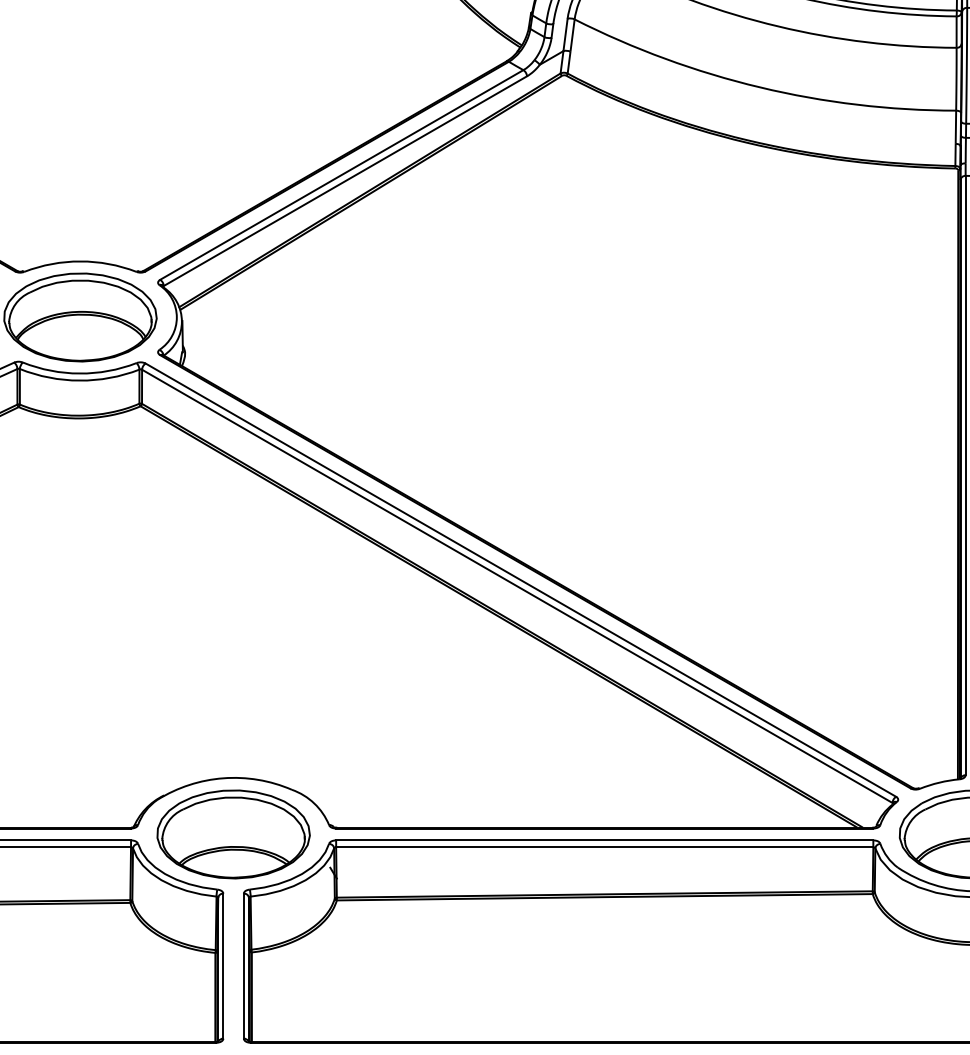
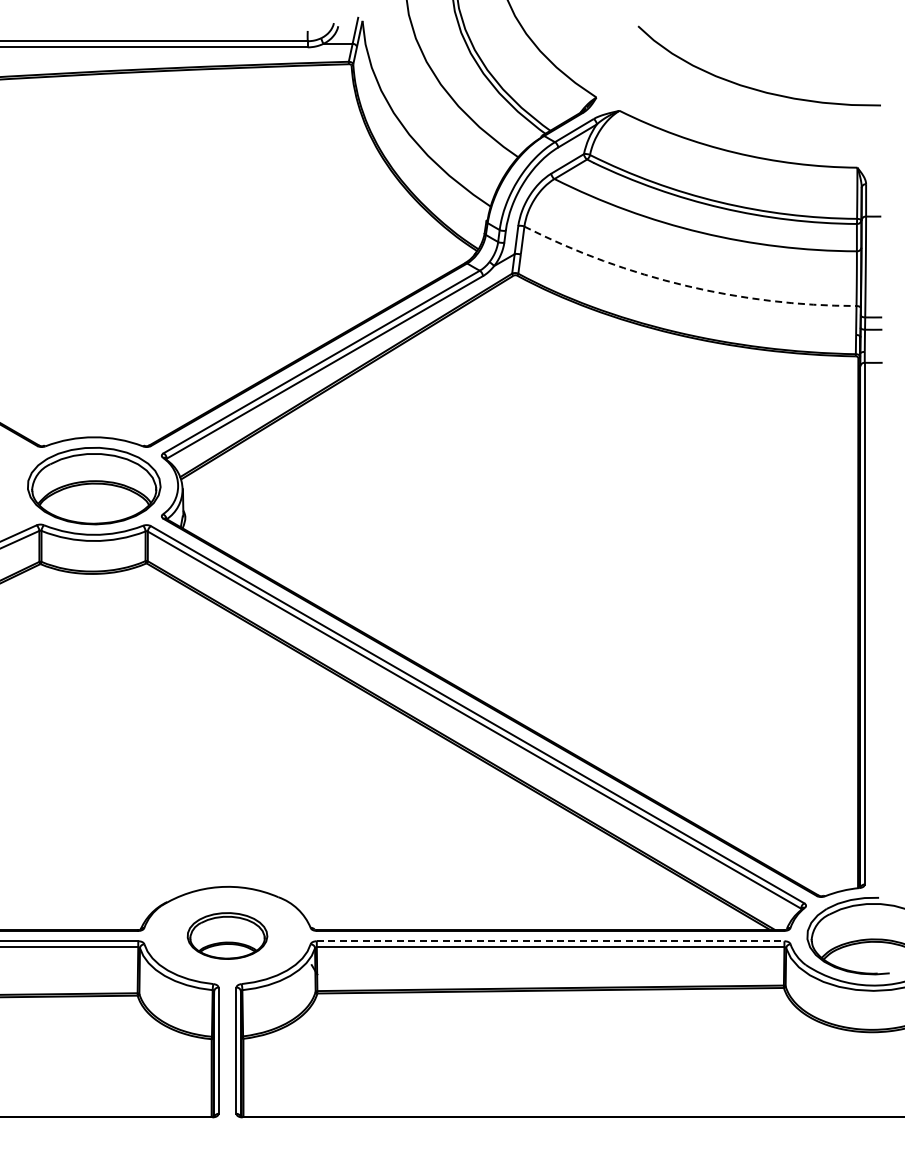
arc: (759, 87) -> (685, 285), solid -> dashed
part: (233, 833) -> (227, 935), size x0.6
line: (604, 840) -> (550, 941), solid -> dashed

